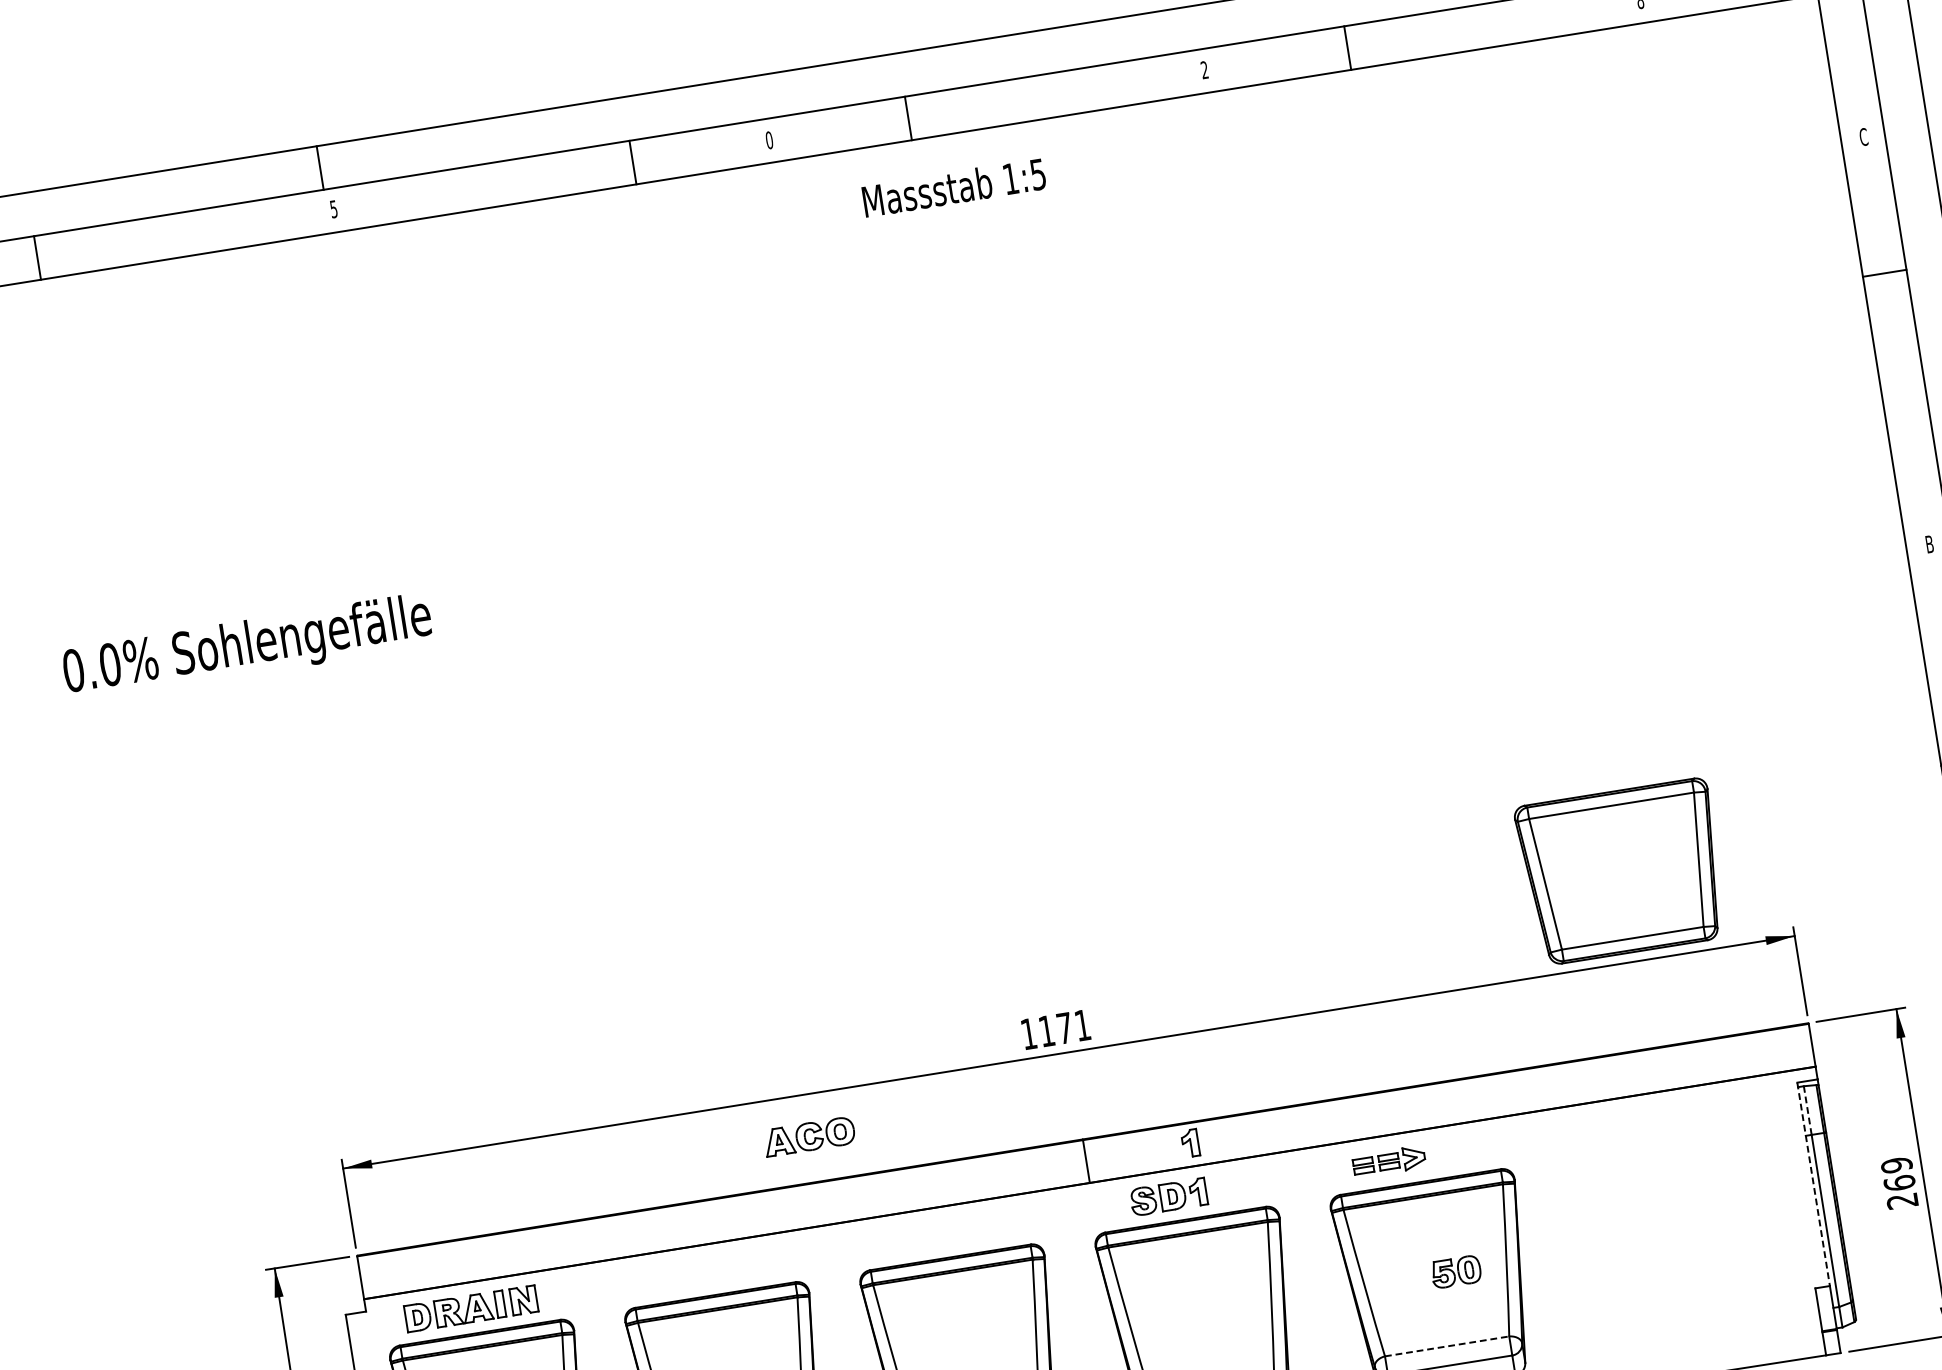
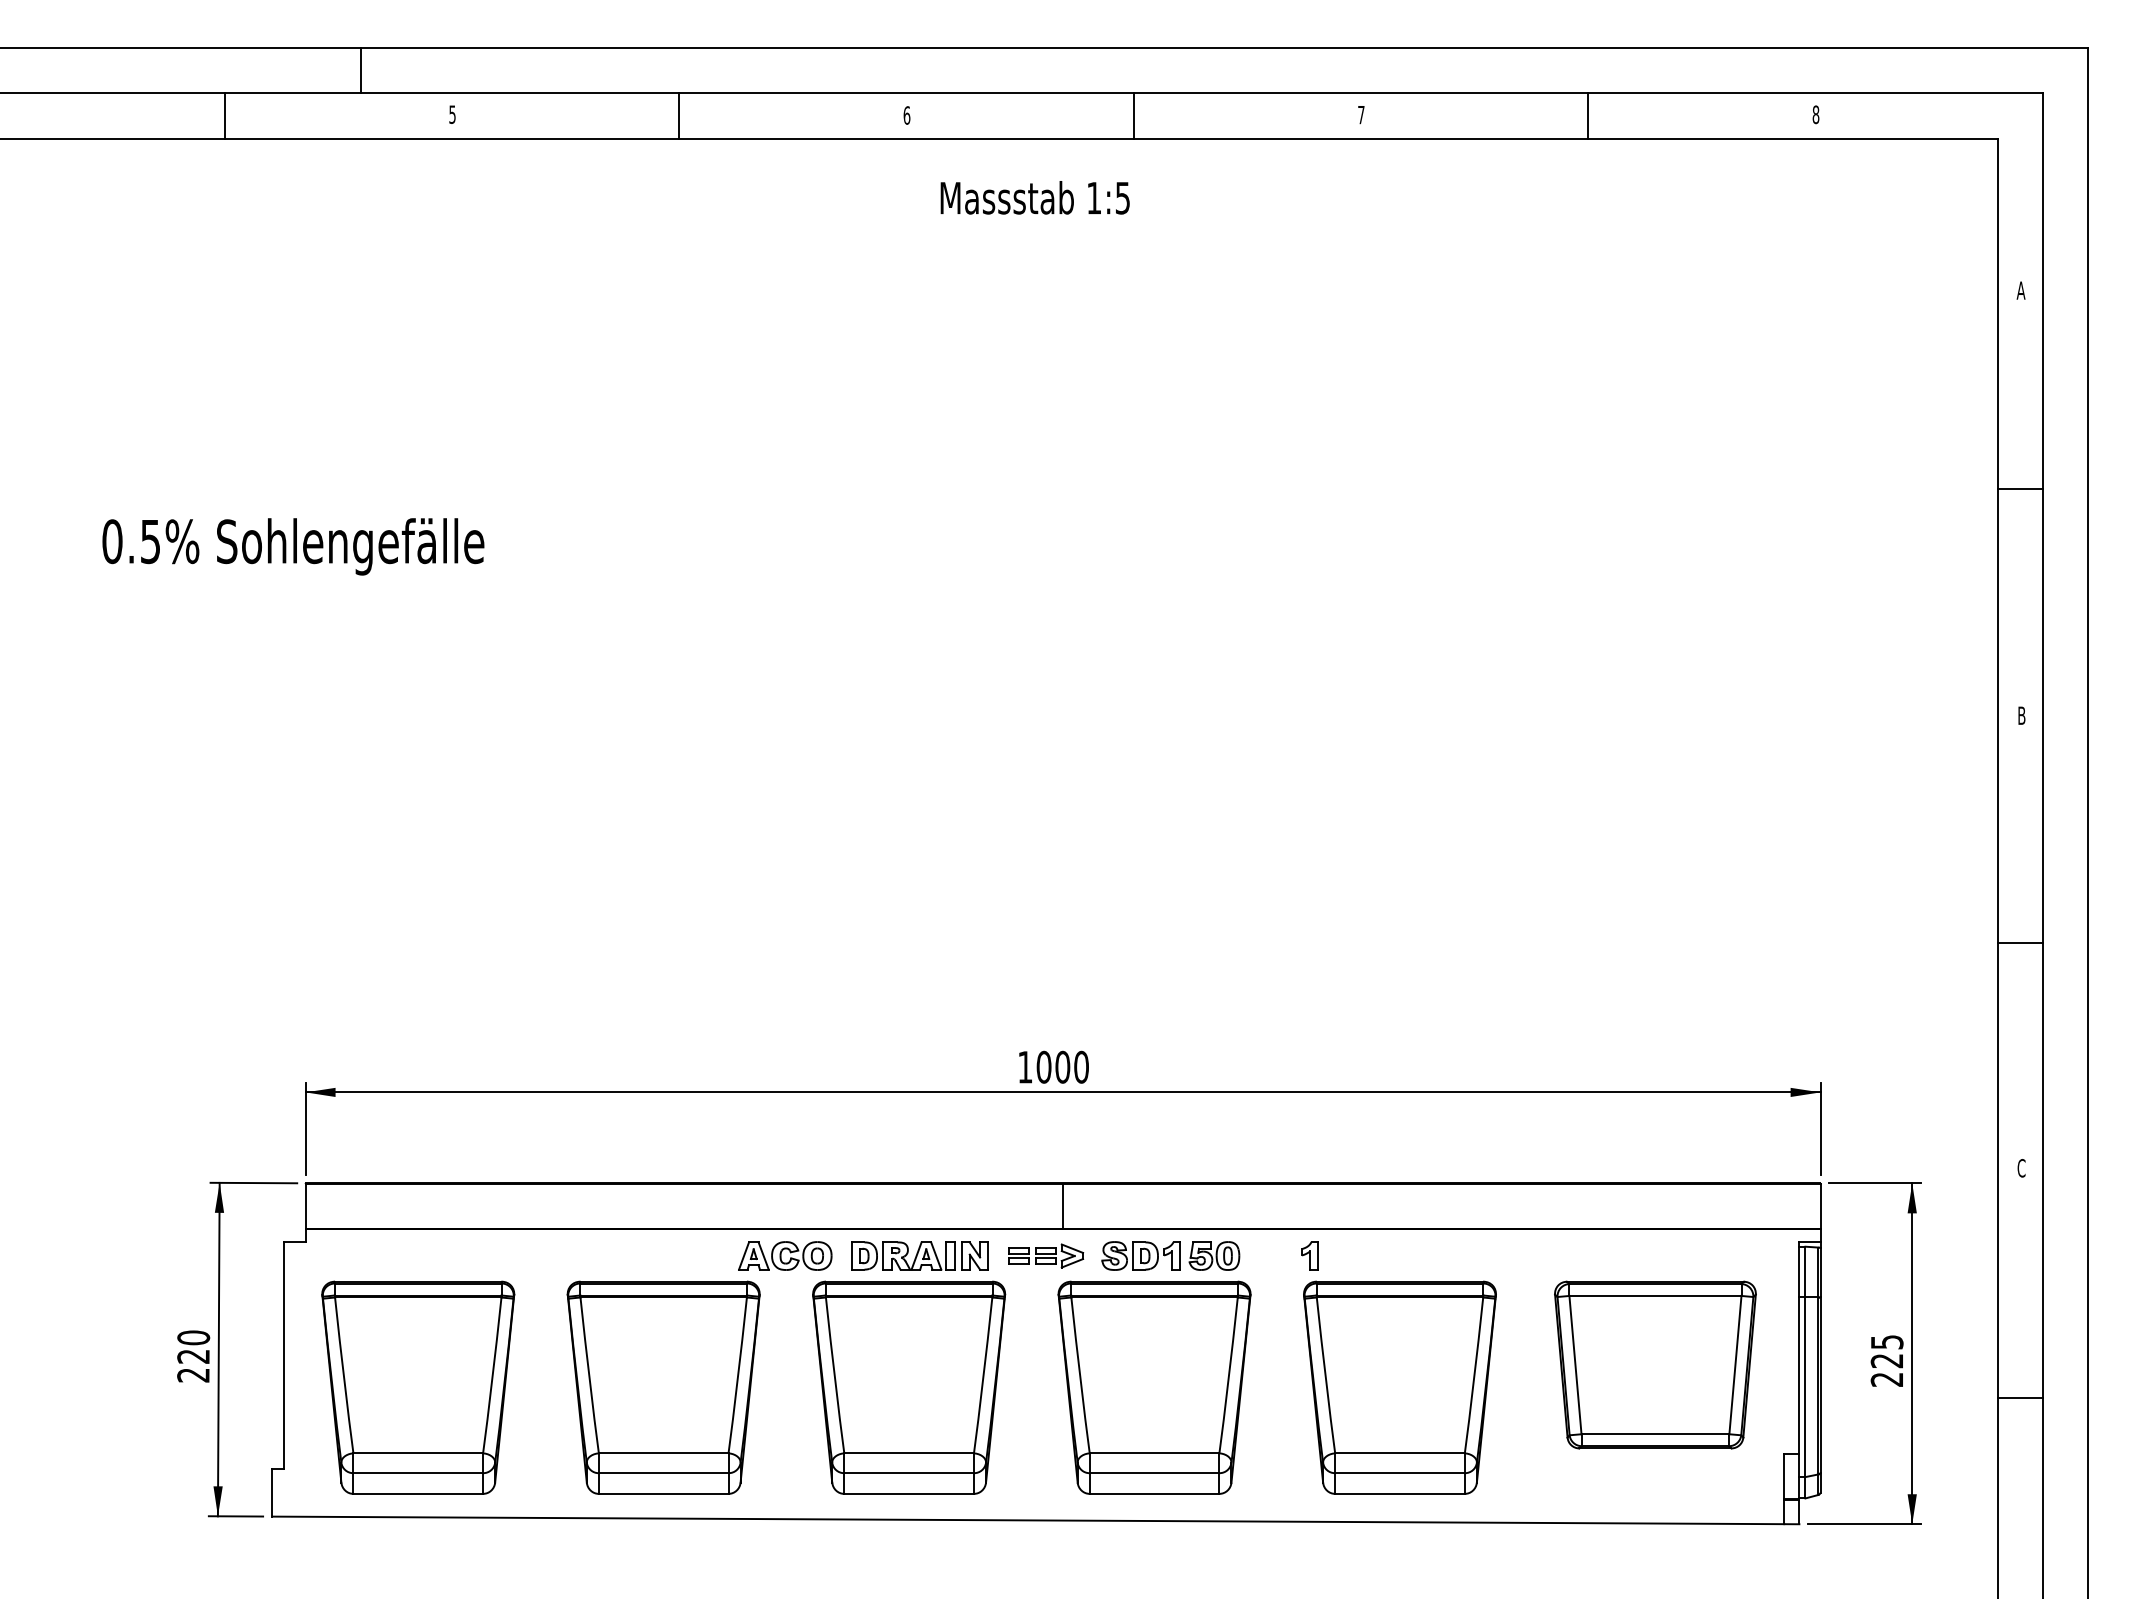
line: (1347, 47) -> (1588, 115), moved
text: (1204, 69) -> (1361, 114), 2 -> 7
line: (907, 118) -> (1133, 115), moved
text: (1863, 137) -> (2020, 290), C -> A
text: (769, 140) -> (906, 115), 0 -> 6
line: (632, 162) -> (679, 115), moved
line: (320, 168) -> (361, 70), moved
text: (953, 187) -> (1034, 197), moved
line: (37, 257) -> (224, 115), moved
line: (1884, 273) -> (2019, 488), moved
text: (110, 664) -> (150, 541), 0.0% -> 0.5%
part: (1622, 871) -> (1655, 1364), moved
text: (1064, 1027) -> (1062, 1066), 1171 -> 1000
line: (1807, 1109) -> (1805, 1271), dashed -> solid
part: (809, 1136) -> (785, 1255), moved
part: (1190, 1143) -> (1309, 1255), moved
part: (1389, 1161) -> (1046, 1255), moved
text: (1897, 1174) -> (1886, 1351), 269 -> 225
line: (1813, 1184) -> (1799, 1348), dashed -> solid
part: (1456, 1271) -> (1214, 1255), moved
part: (470, 1308) -> (919, 1255), moved
line: (1447, 1346) -> (1400, 1453), dashed -> solid

